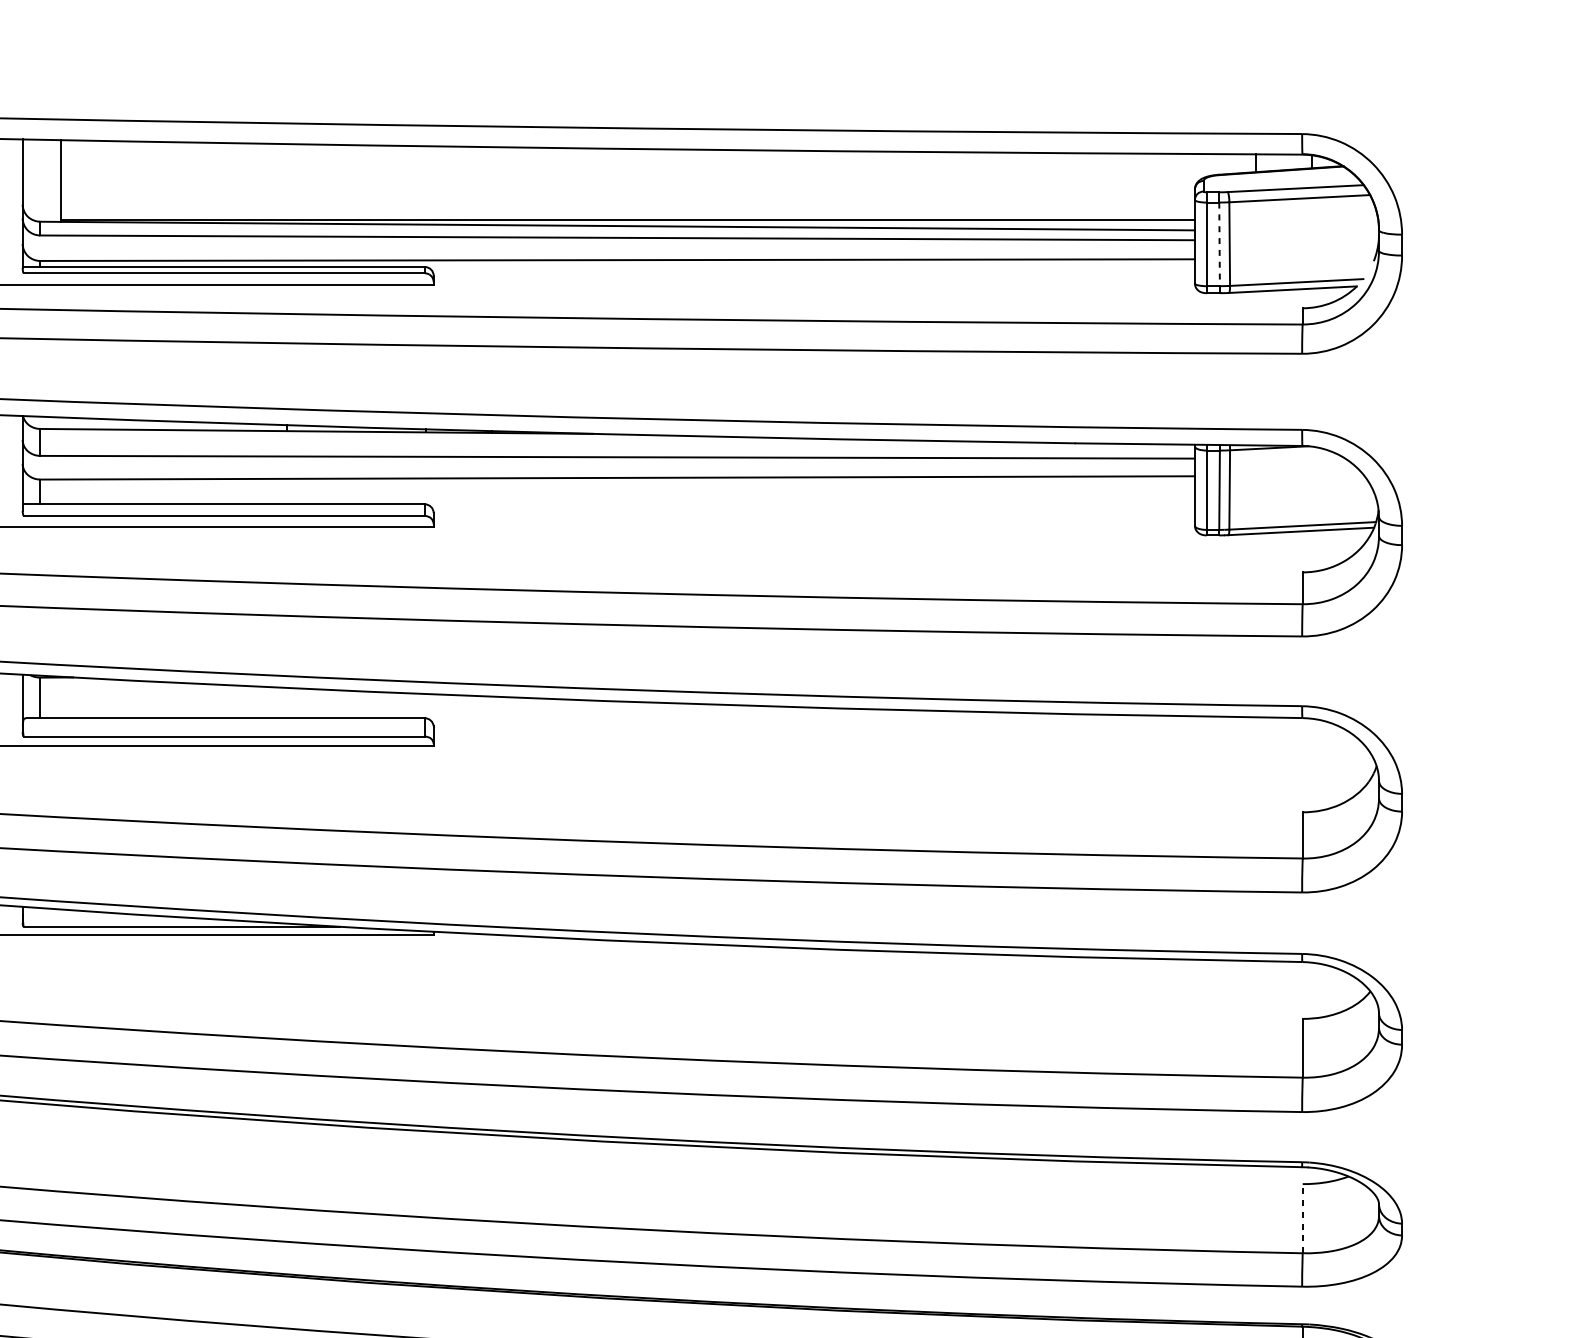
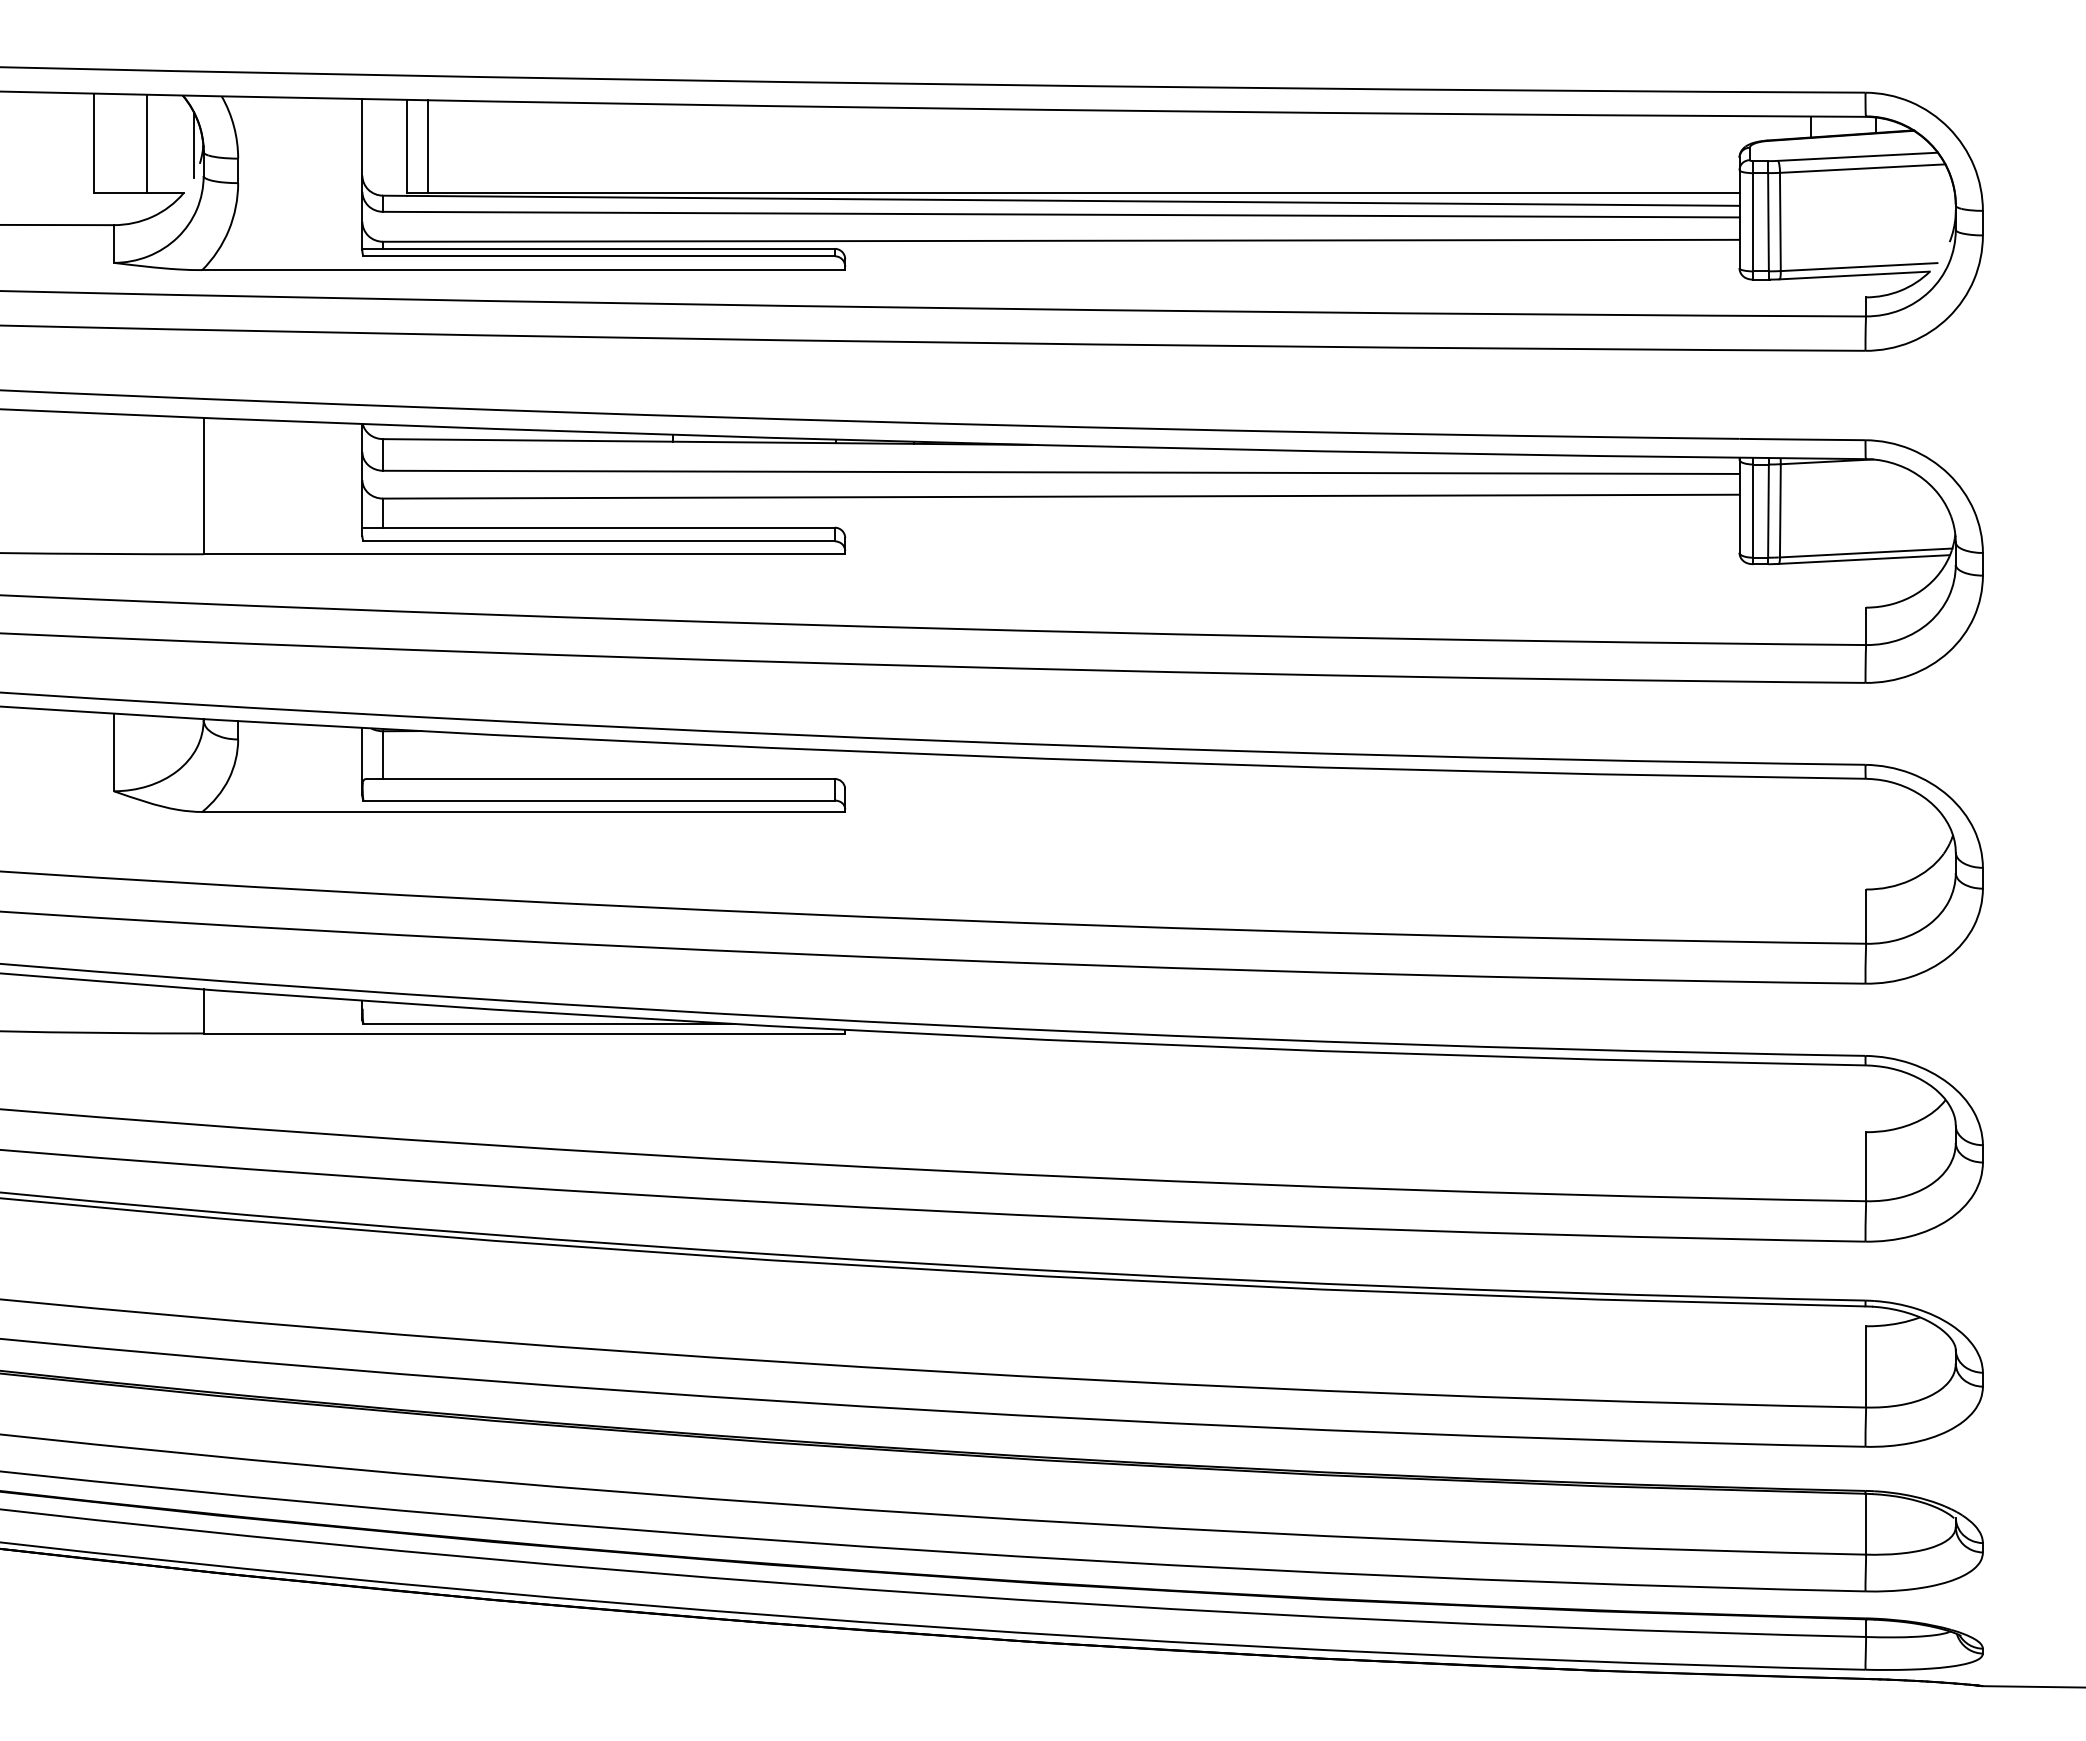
line: (78, 179) -> (427, 146), added
line: (1219, 244) -> (1768, 222), dashed -> solid
line: (1303, 1218) -> (1866, 1366), dashed -> solid

